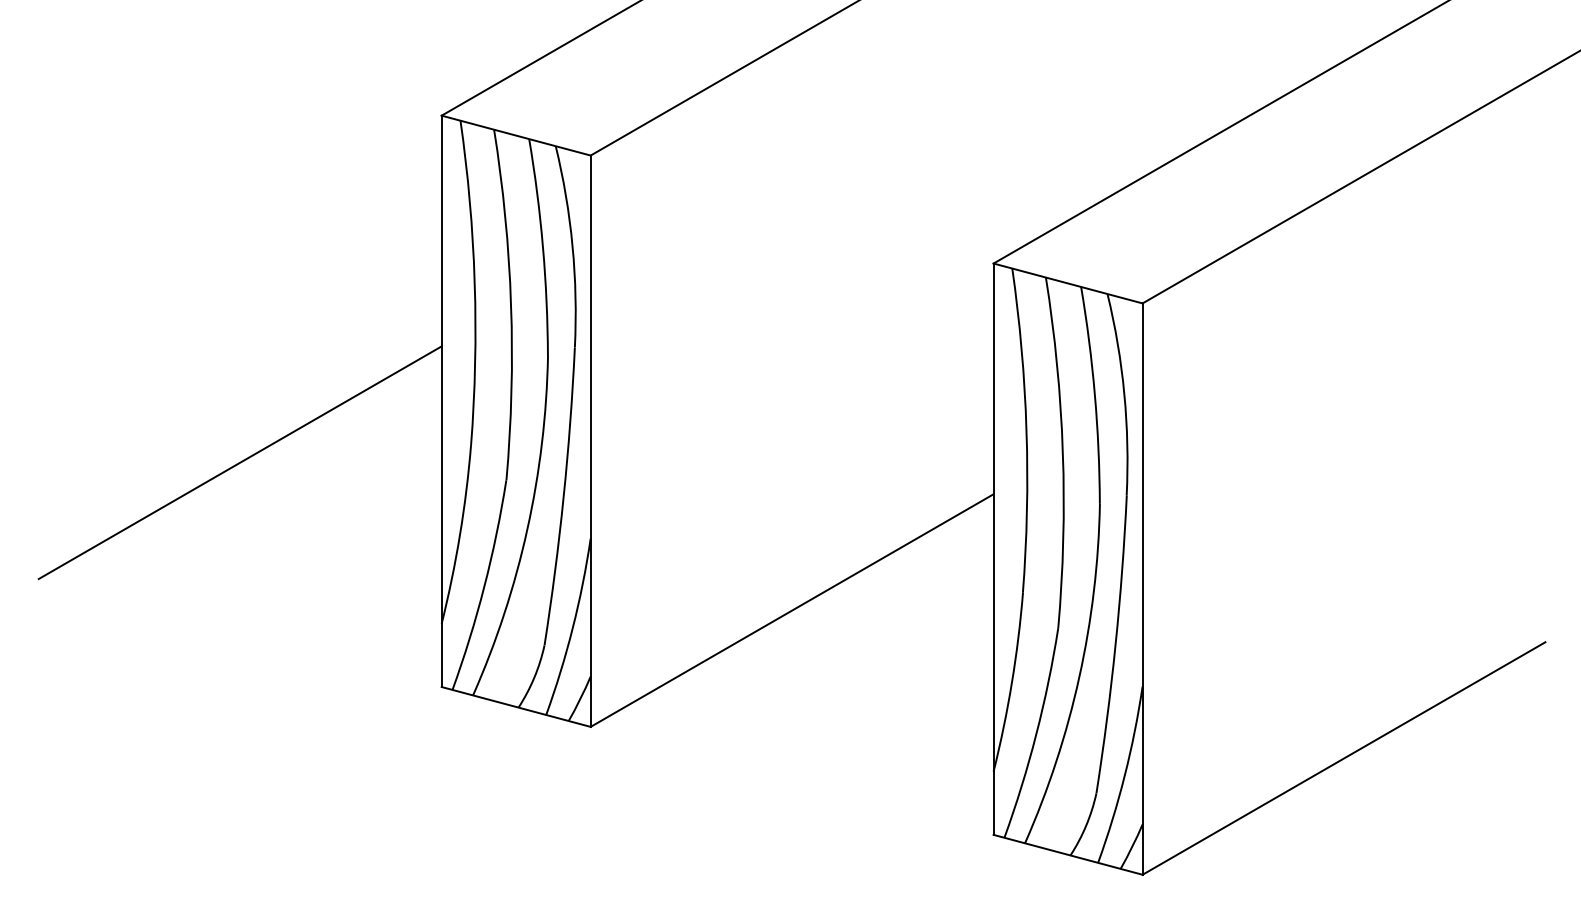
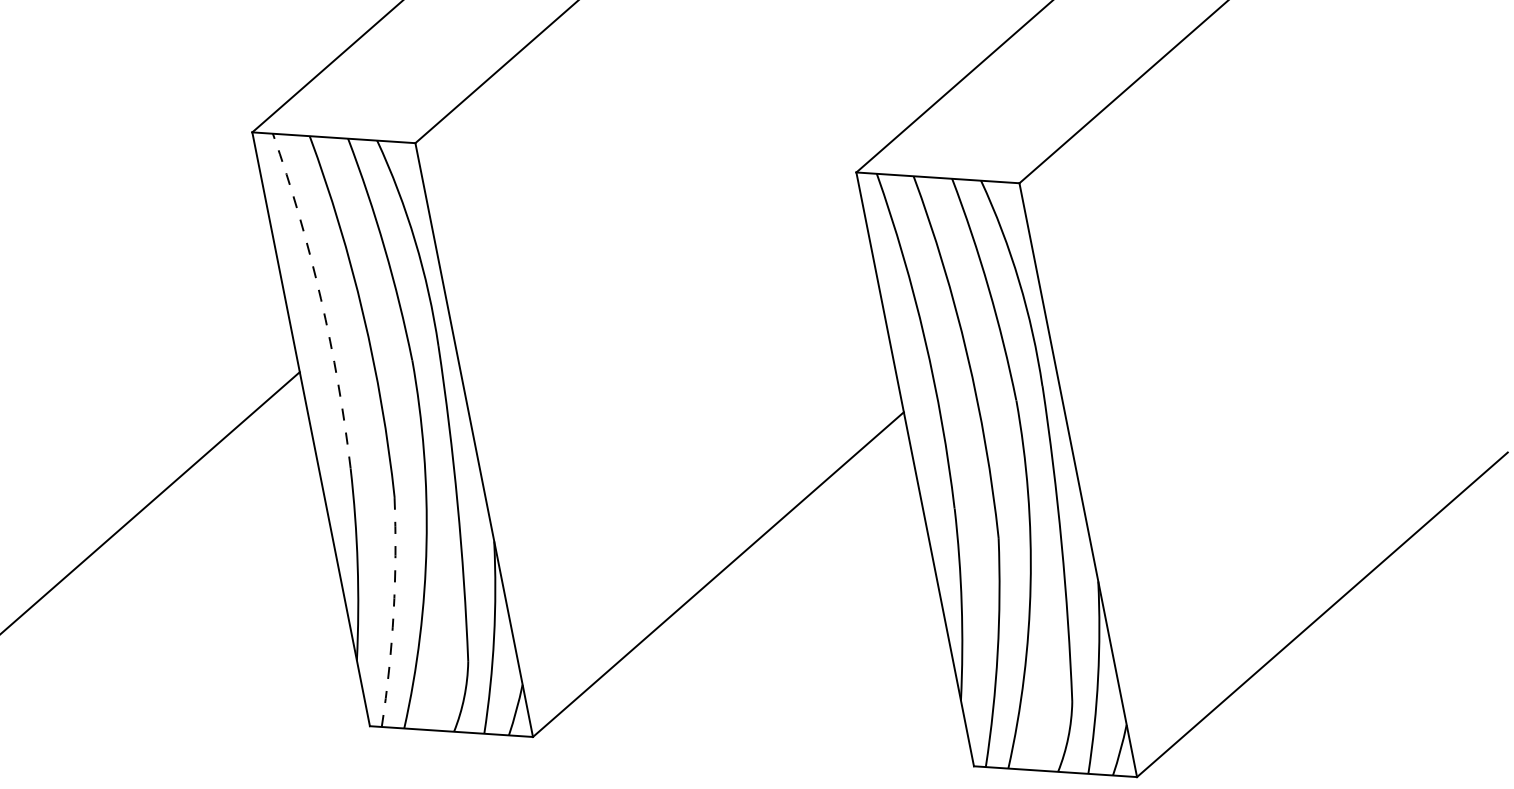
arc: (474, 282) -> (320, 299), solid -> dashed
arc: (484, 586) -> (393, 612), solid -> dashed

